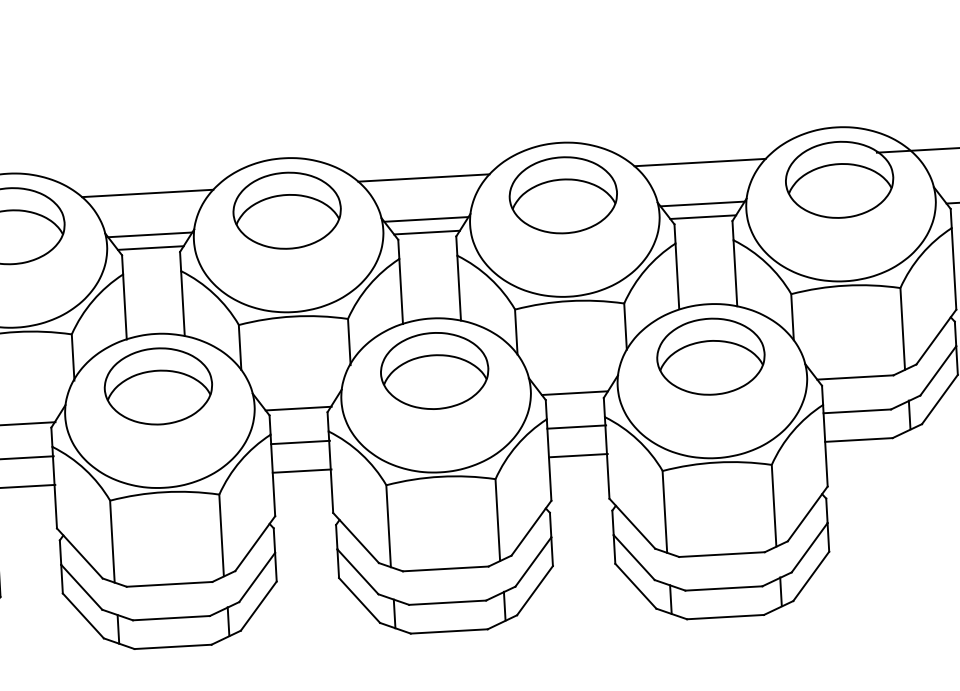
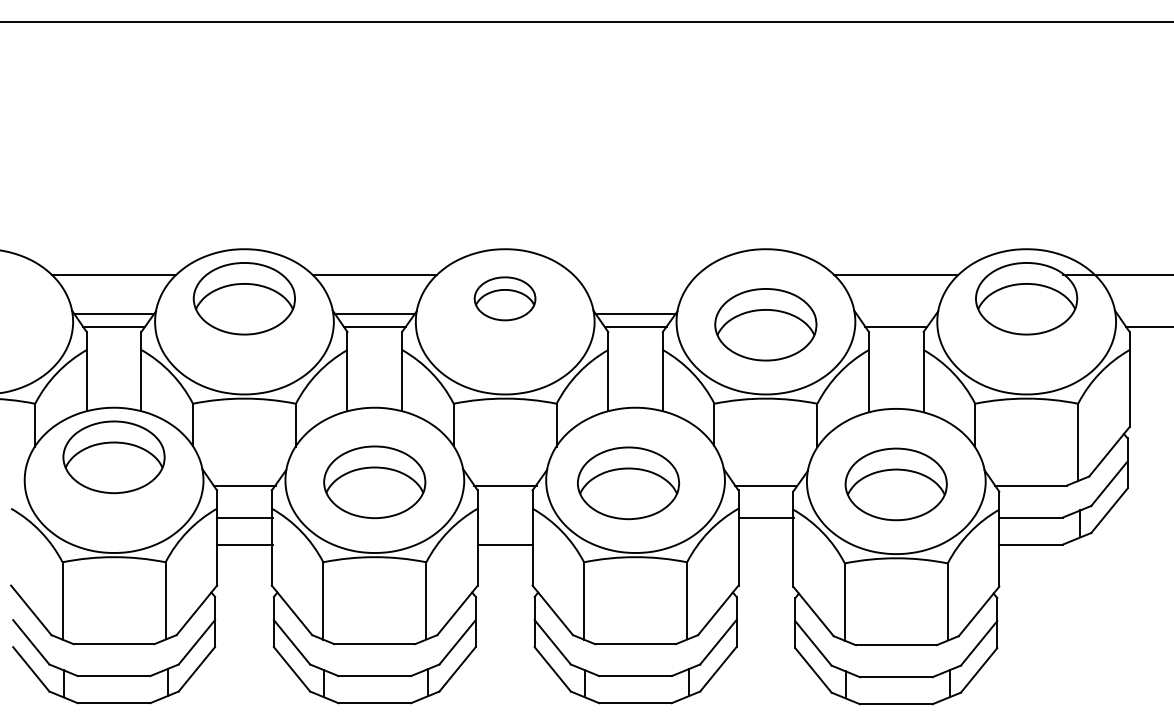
line: (423, 178) -> (635, 275), removed
part: (562, 195) -> (765, 324), moved
line: (702, 204) -> (896, 314), removed
part: (286, 210) -> (504, 298), size x0.6
part: (710, 356) -> (895, 484), moved
part: (434, 371) -> (628, 483), moved
part: (158, 386) -> (374, 482), moved
line: (300, 442) -> (505, 517), removed
line: (577, 455) -> (765, 544), removed

